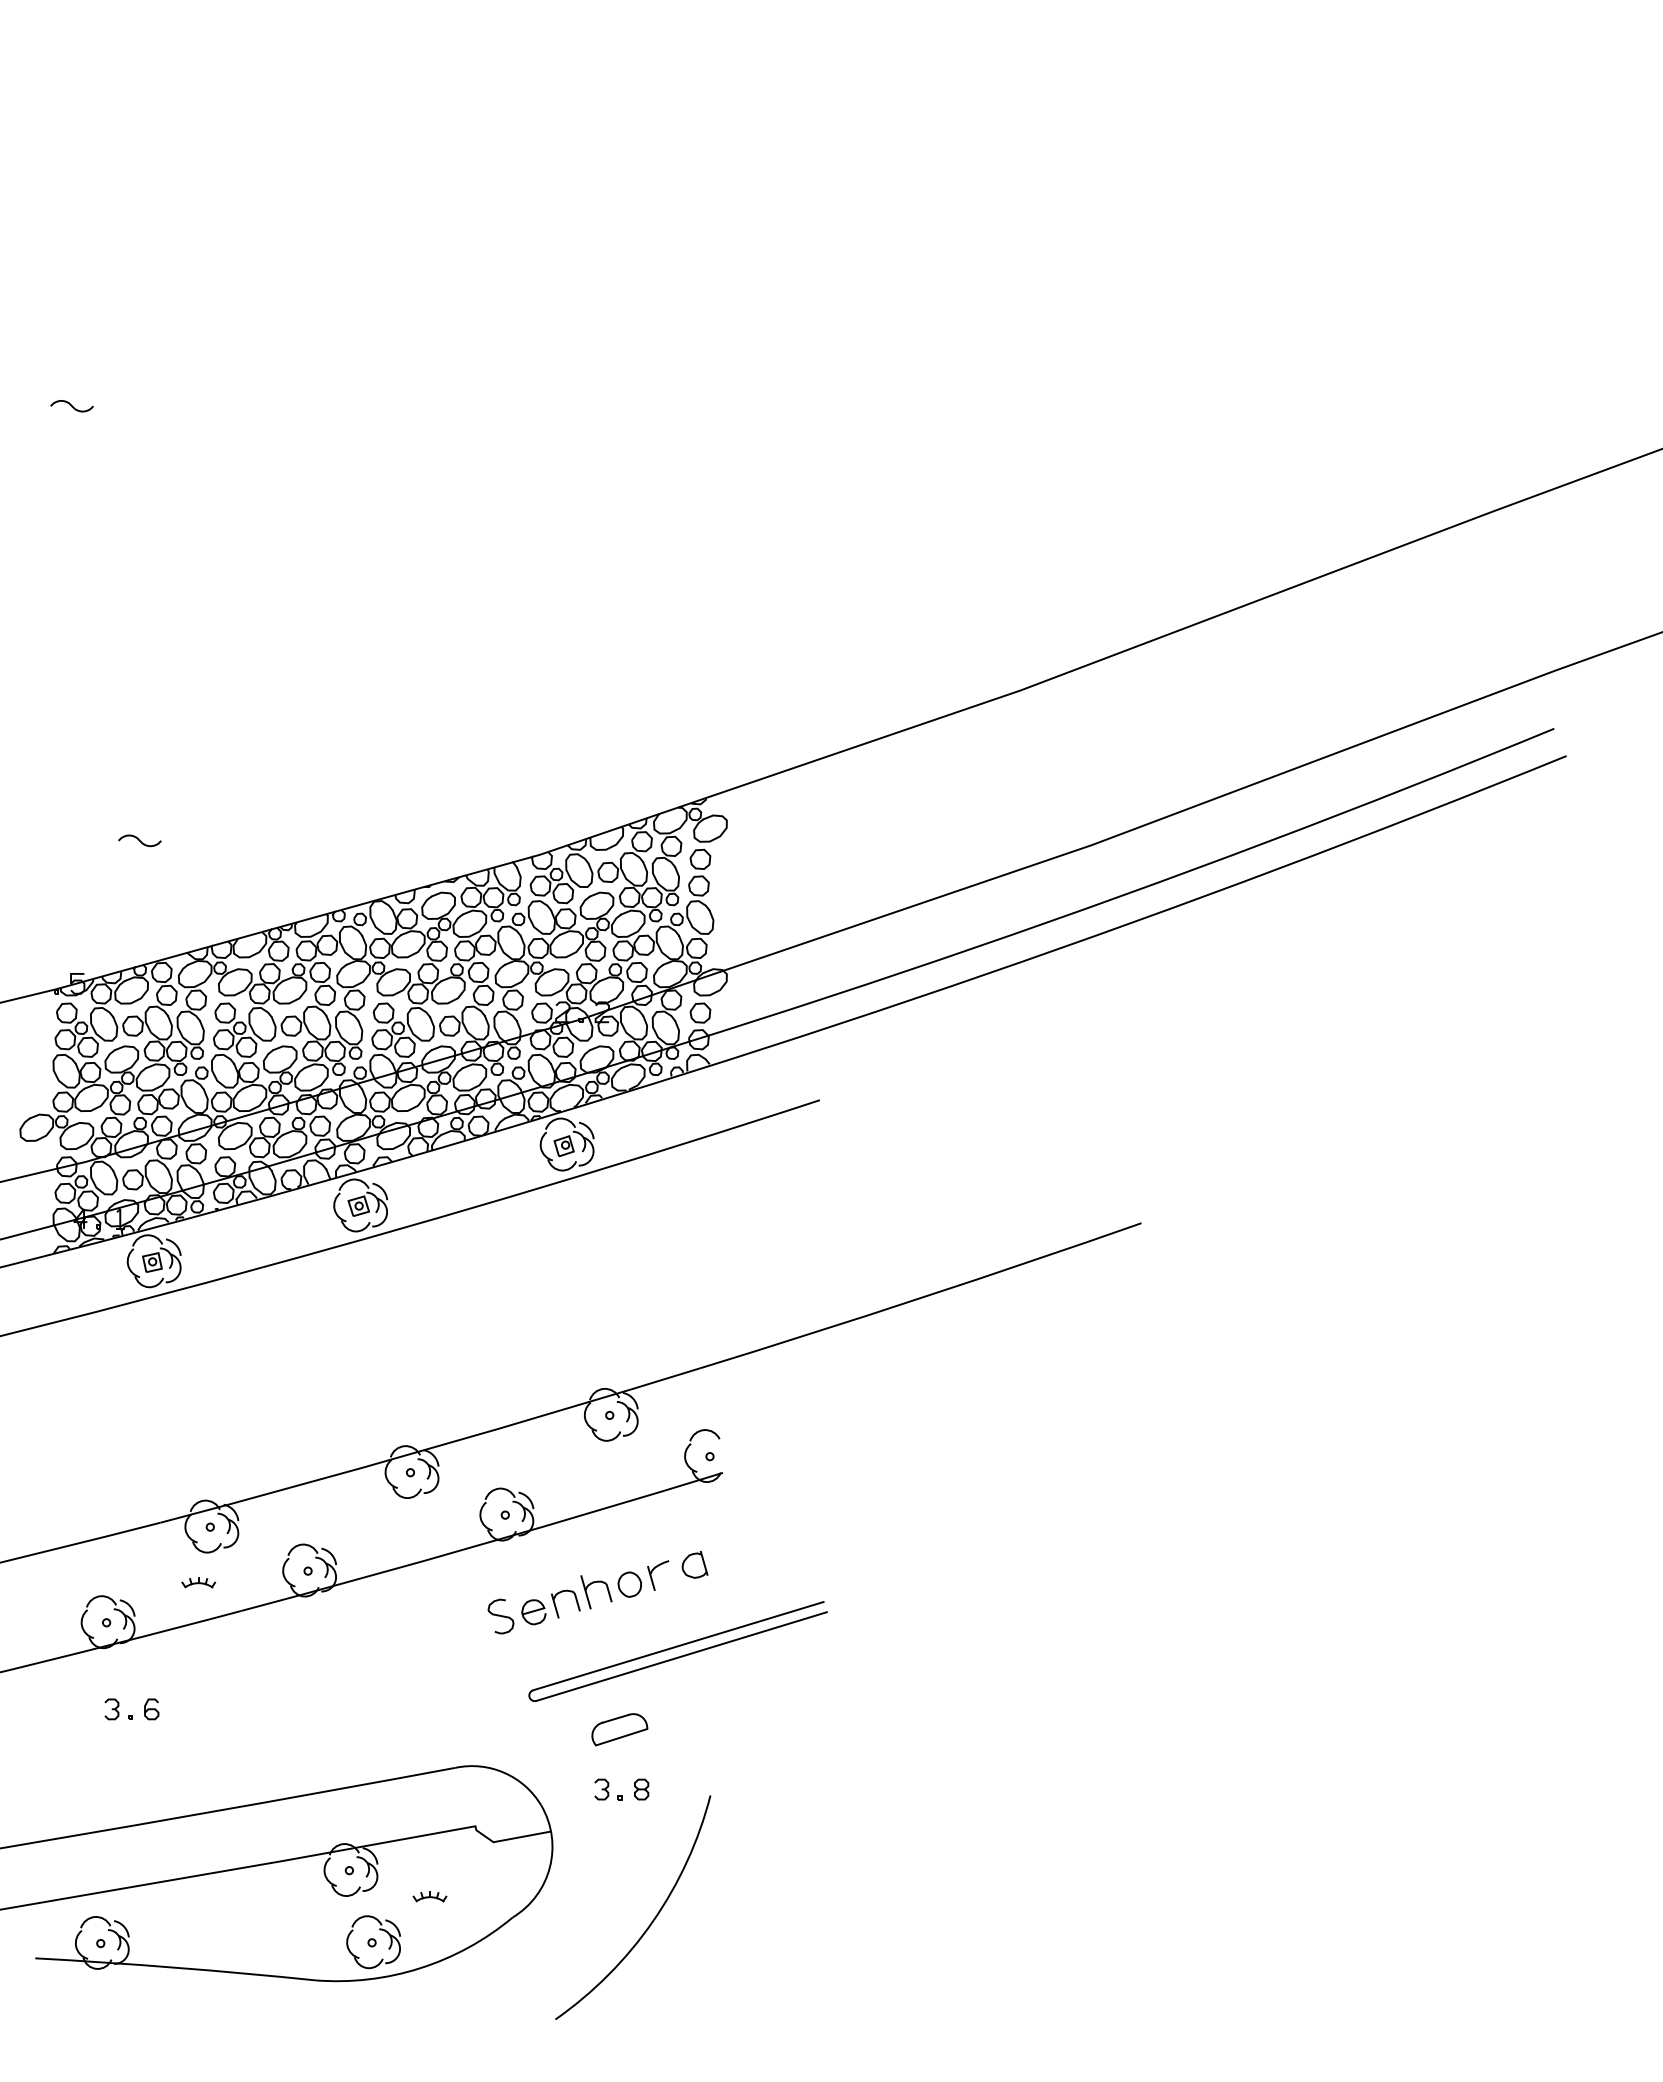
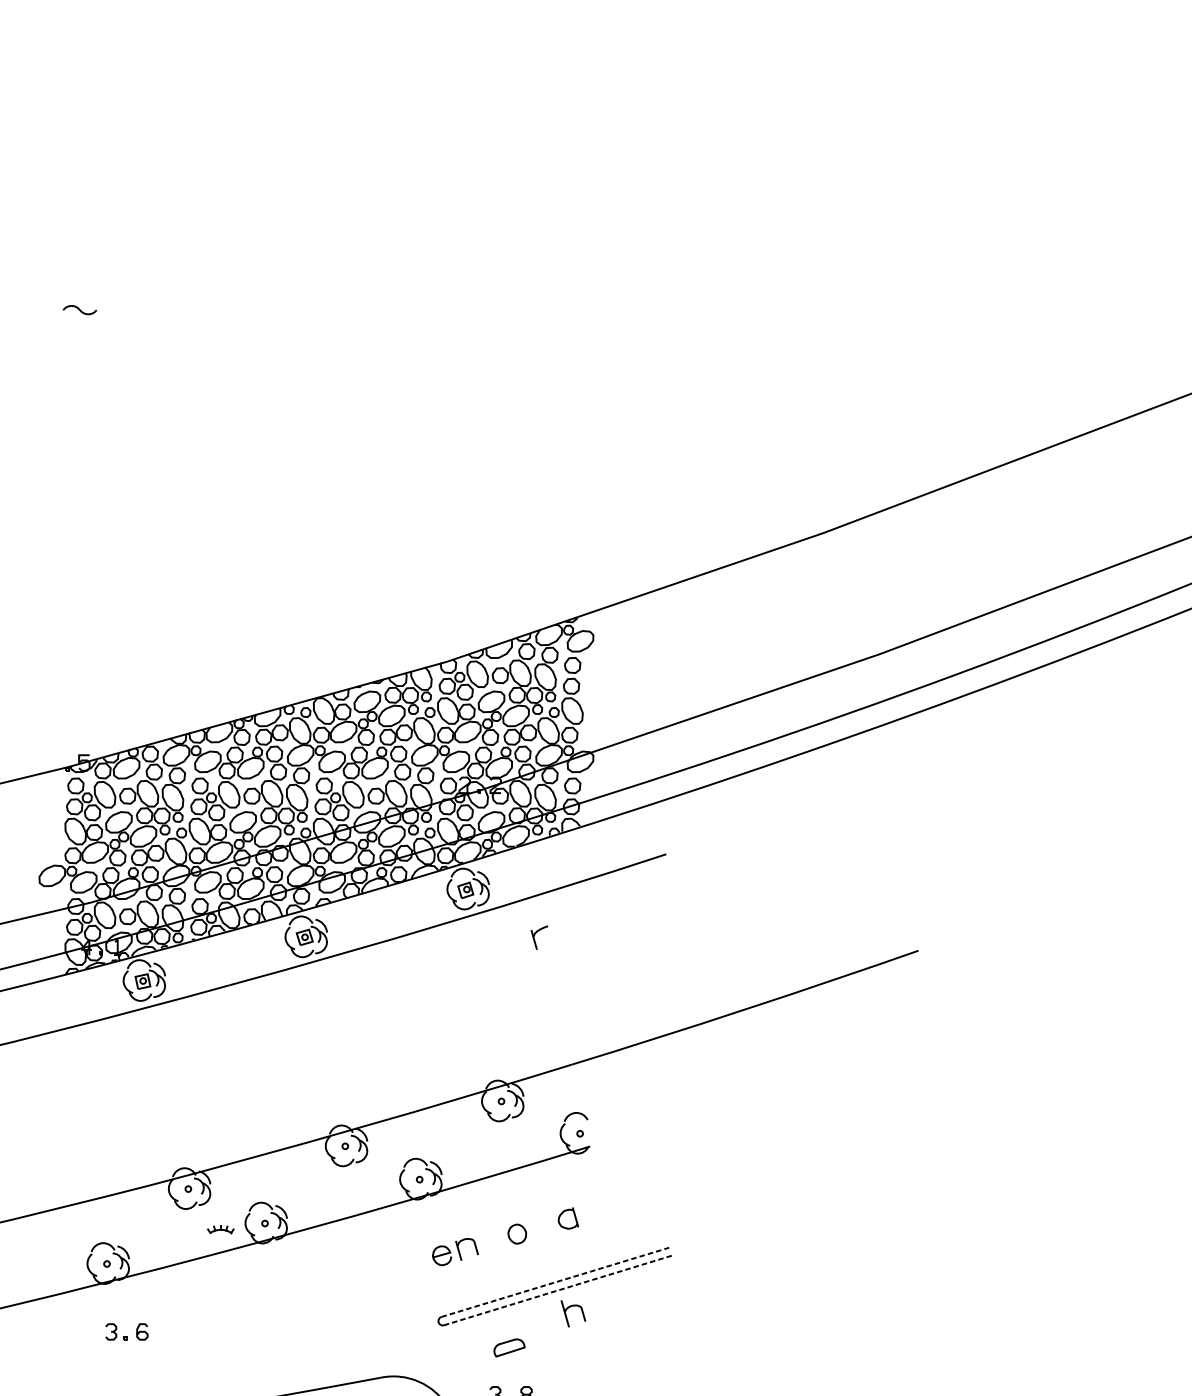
curve: (139, 840) -> (132, 650), removed
part: (652, 1577) -> (535, 939), moved
part: (198, 1582) -> (220, 1229), moved
part: (588, 1596) -> (567, 1317), moved
curve: (500, 1616) -> (415, 1259), removed
line: (678, 1646) -> (555, 1282), solid -> dashed
line: (681, 1656) -> (557, 1290), solid -> dashed
part: (619, 1729) -> (509, 1347), size x0.7

